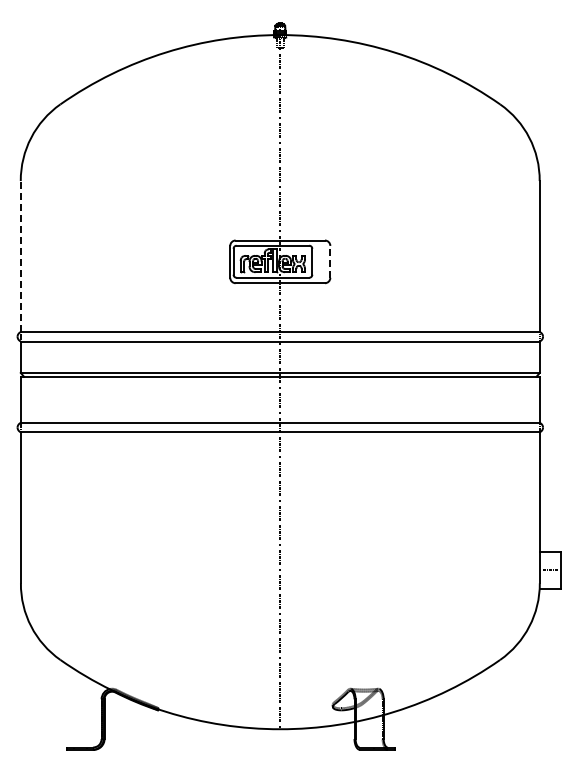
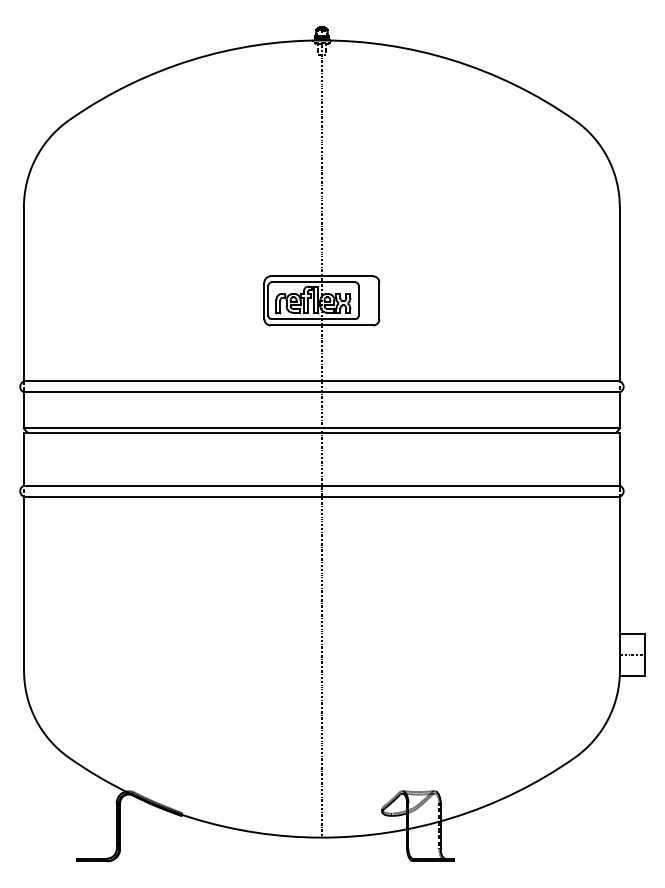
line: (20, 256) -> (23, 294), dashed -> solid
line: (330, 261) -> (379, 300), dashed -> solid

